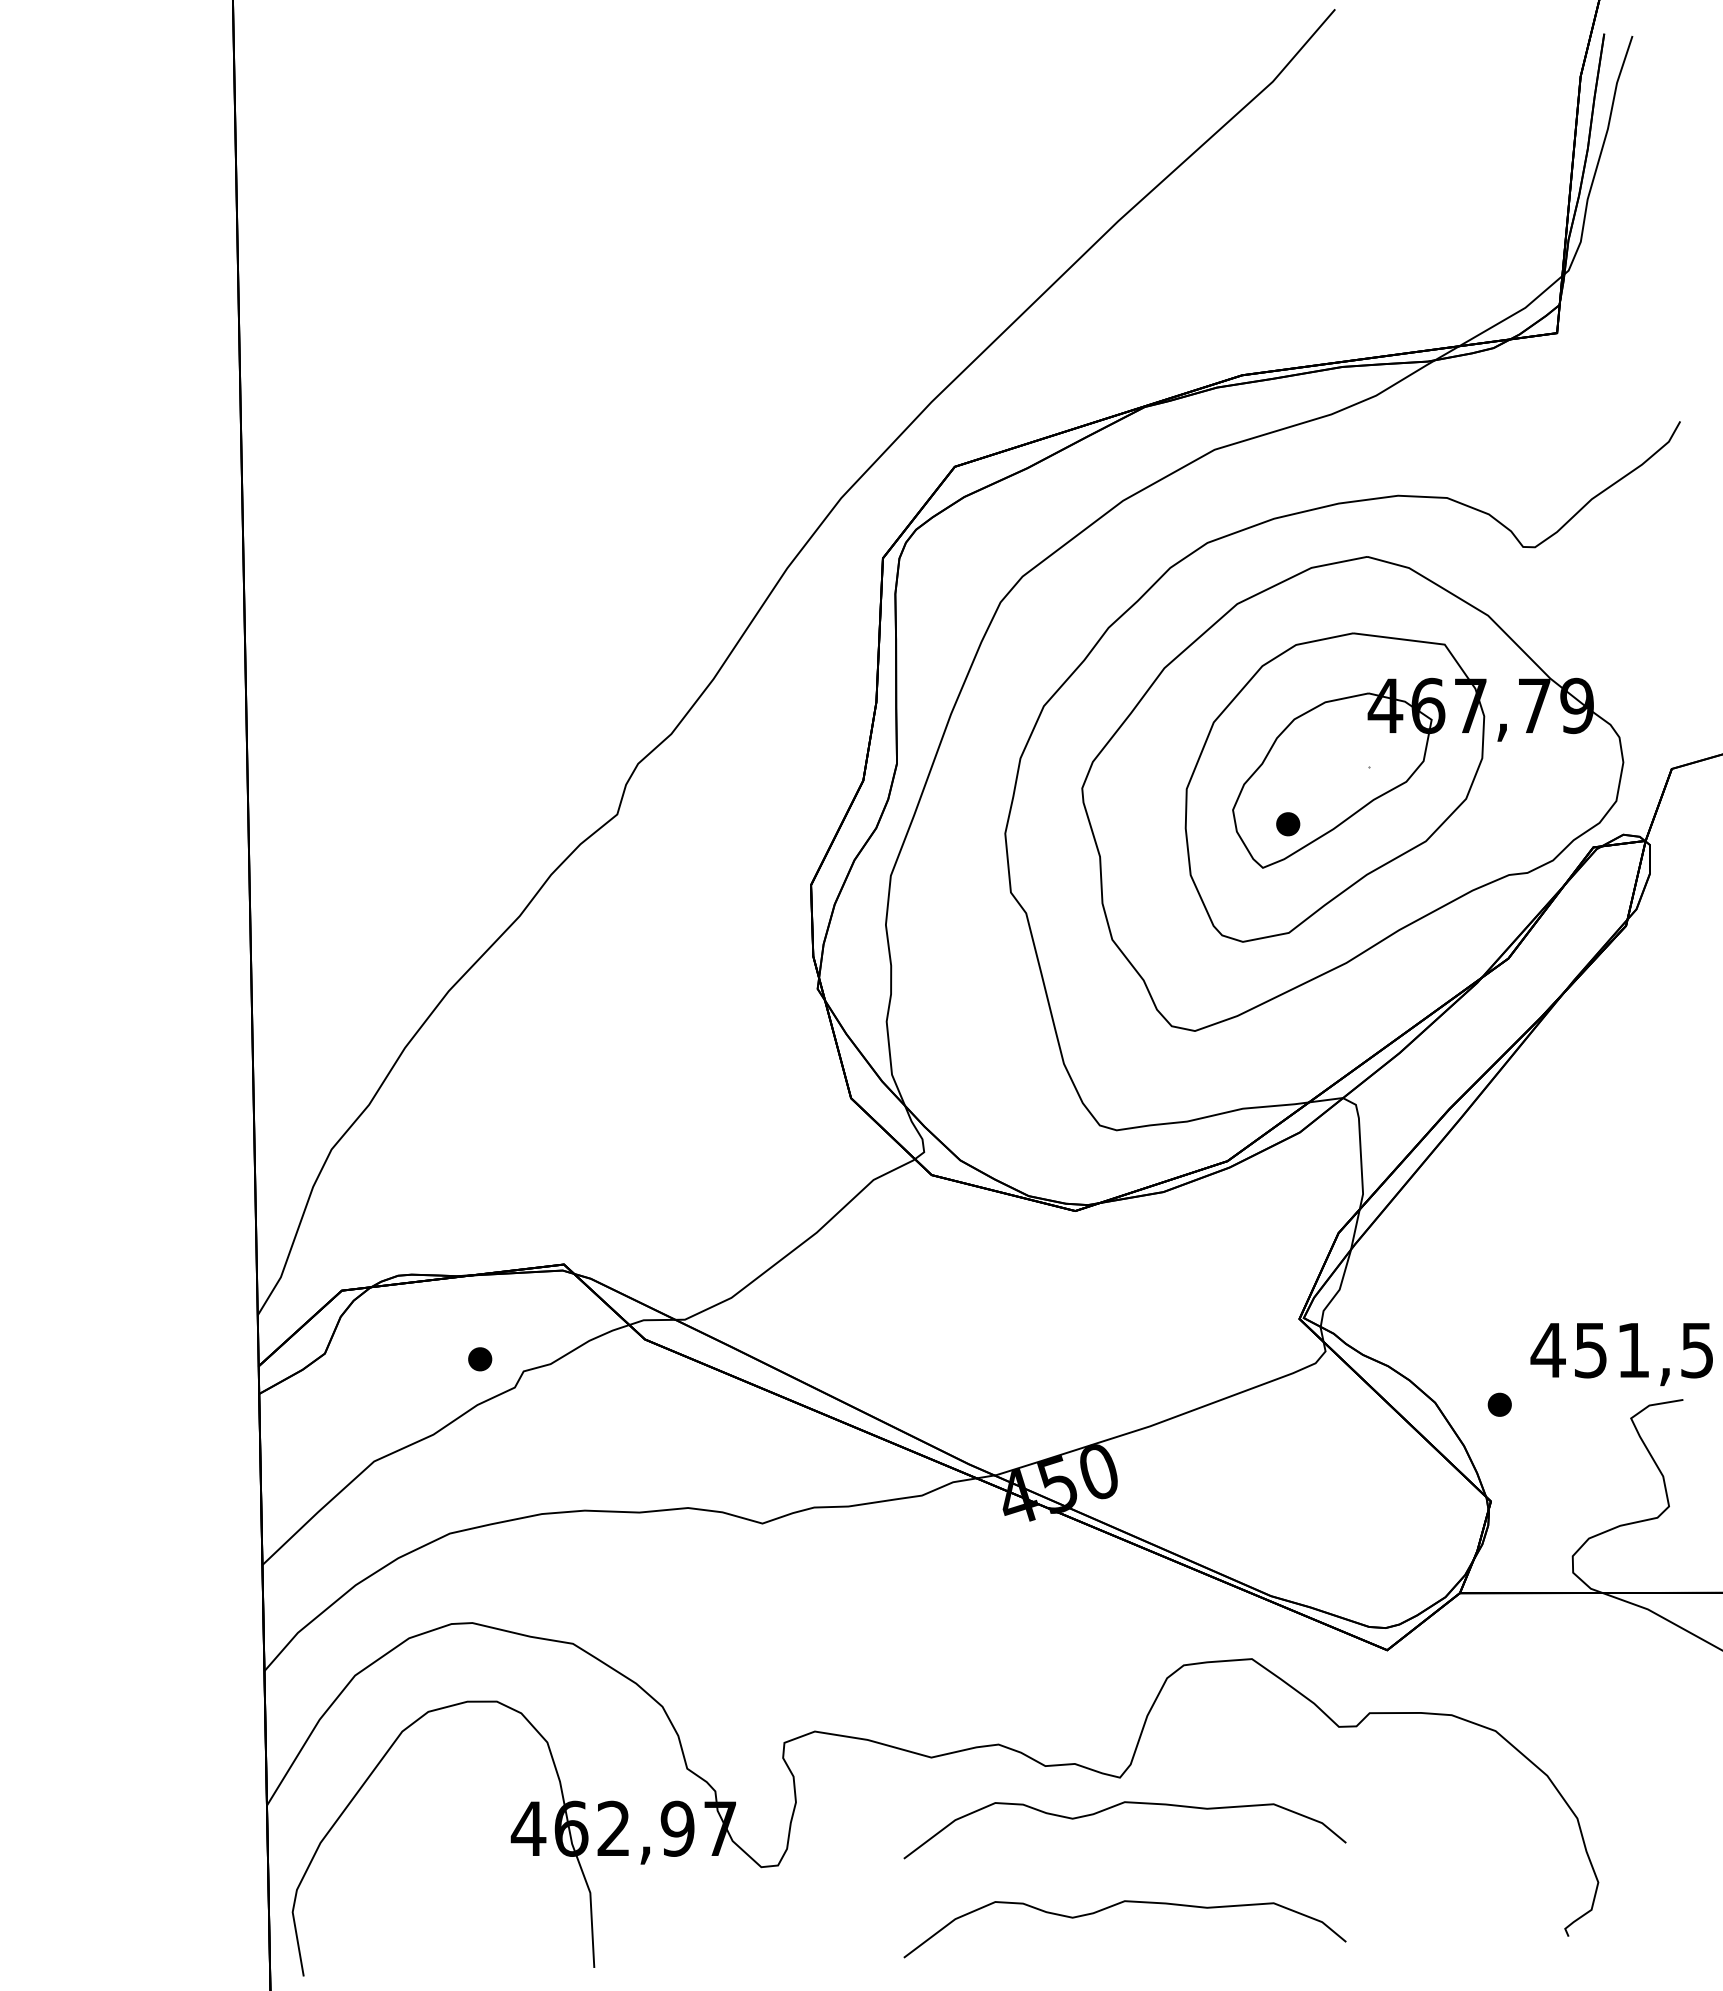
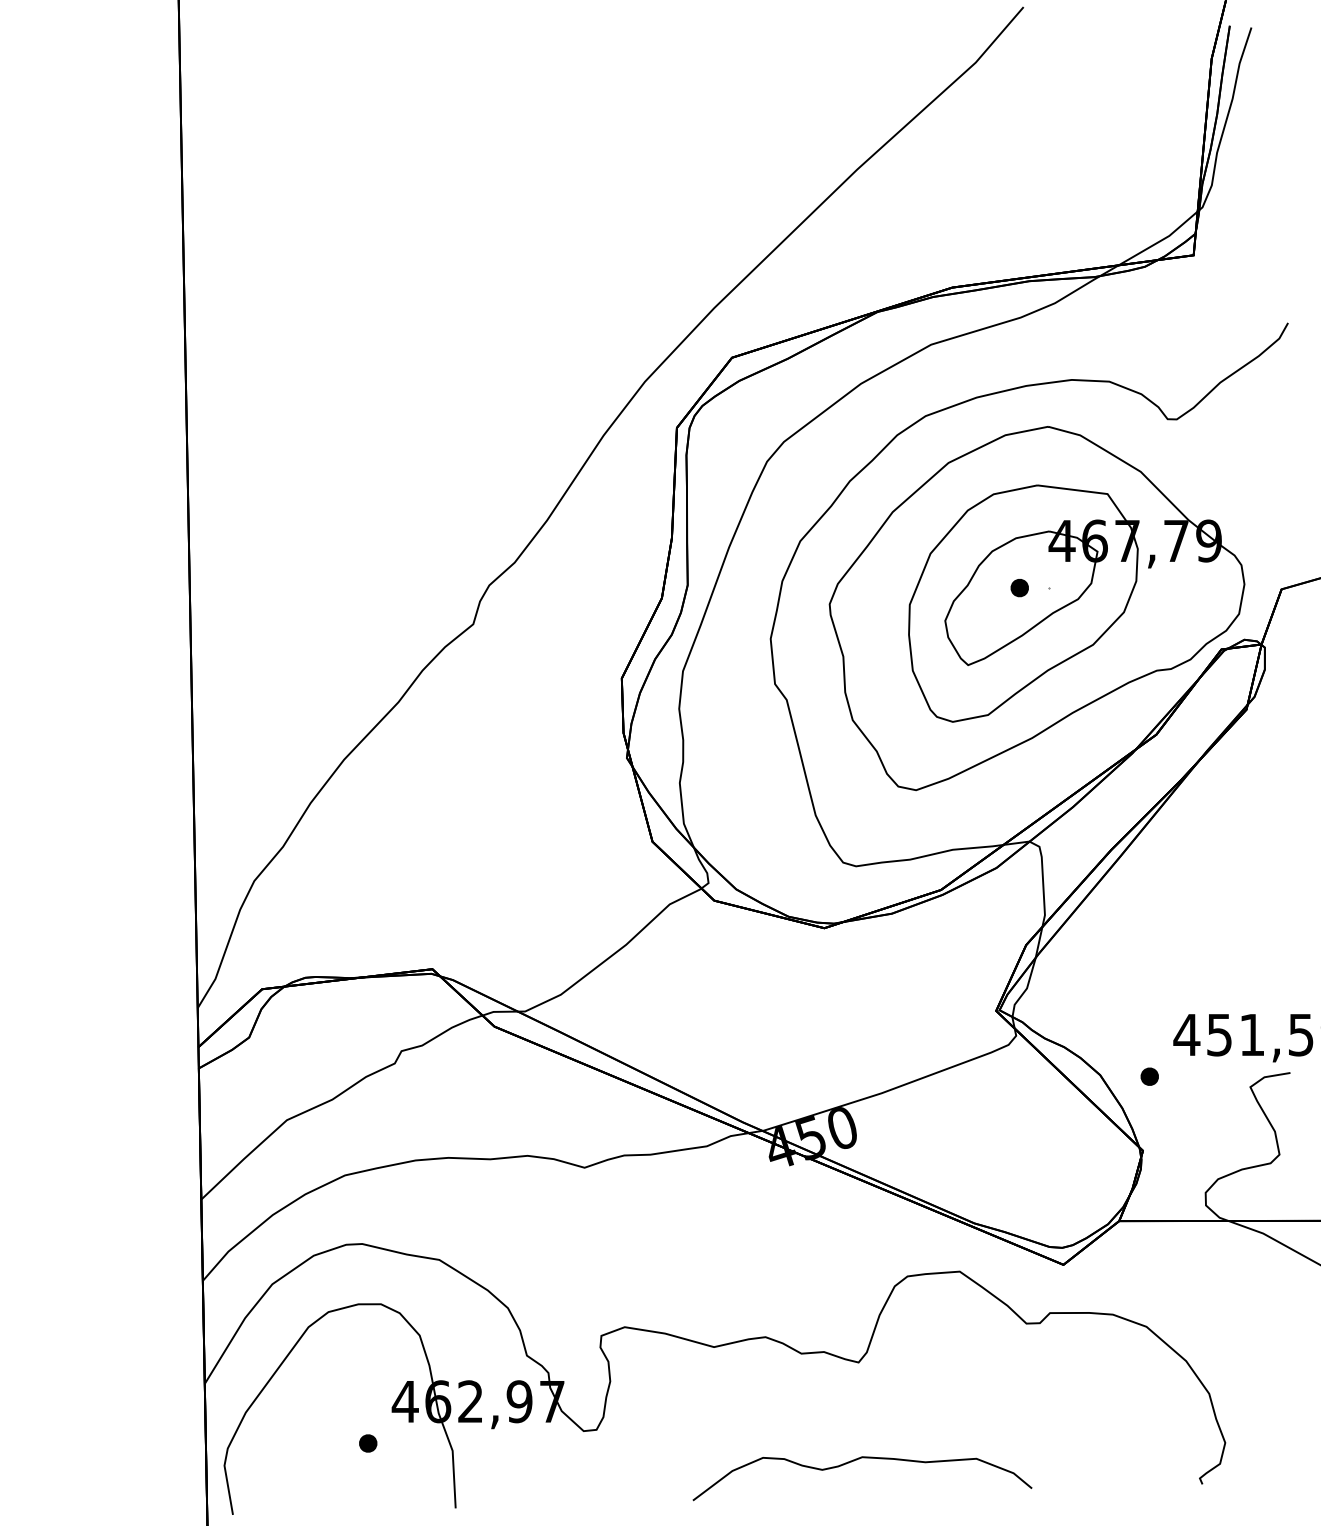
part: (1288, 824) -> (1019, 588), moved
part: (480, 1359) -> (368, 1443), moved
curve: (1114, 1807) -> (854, 1385), removed

